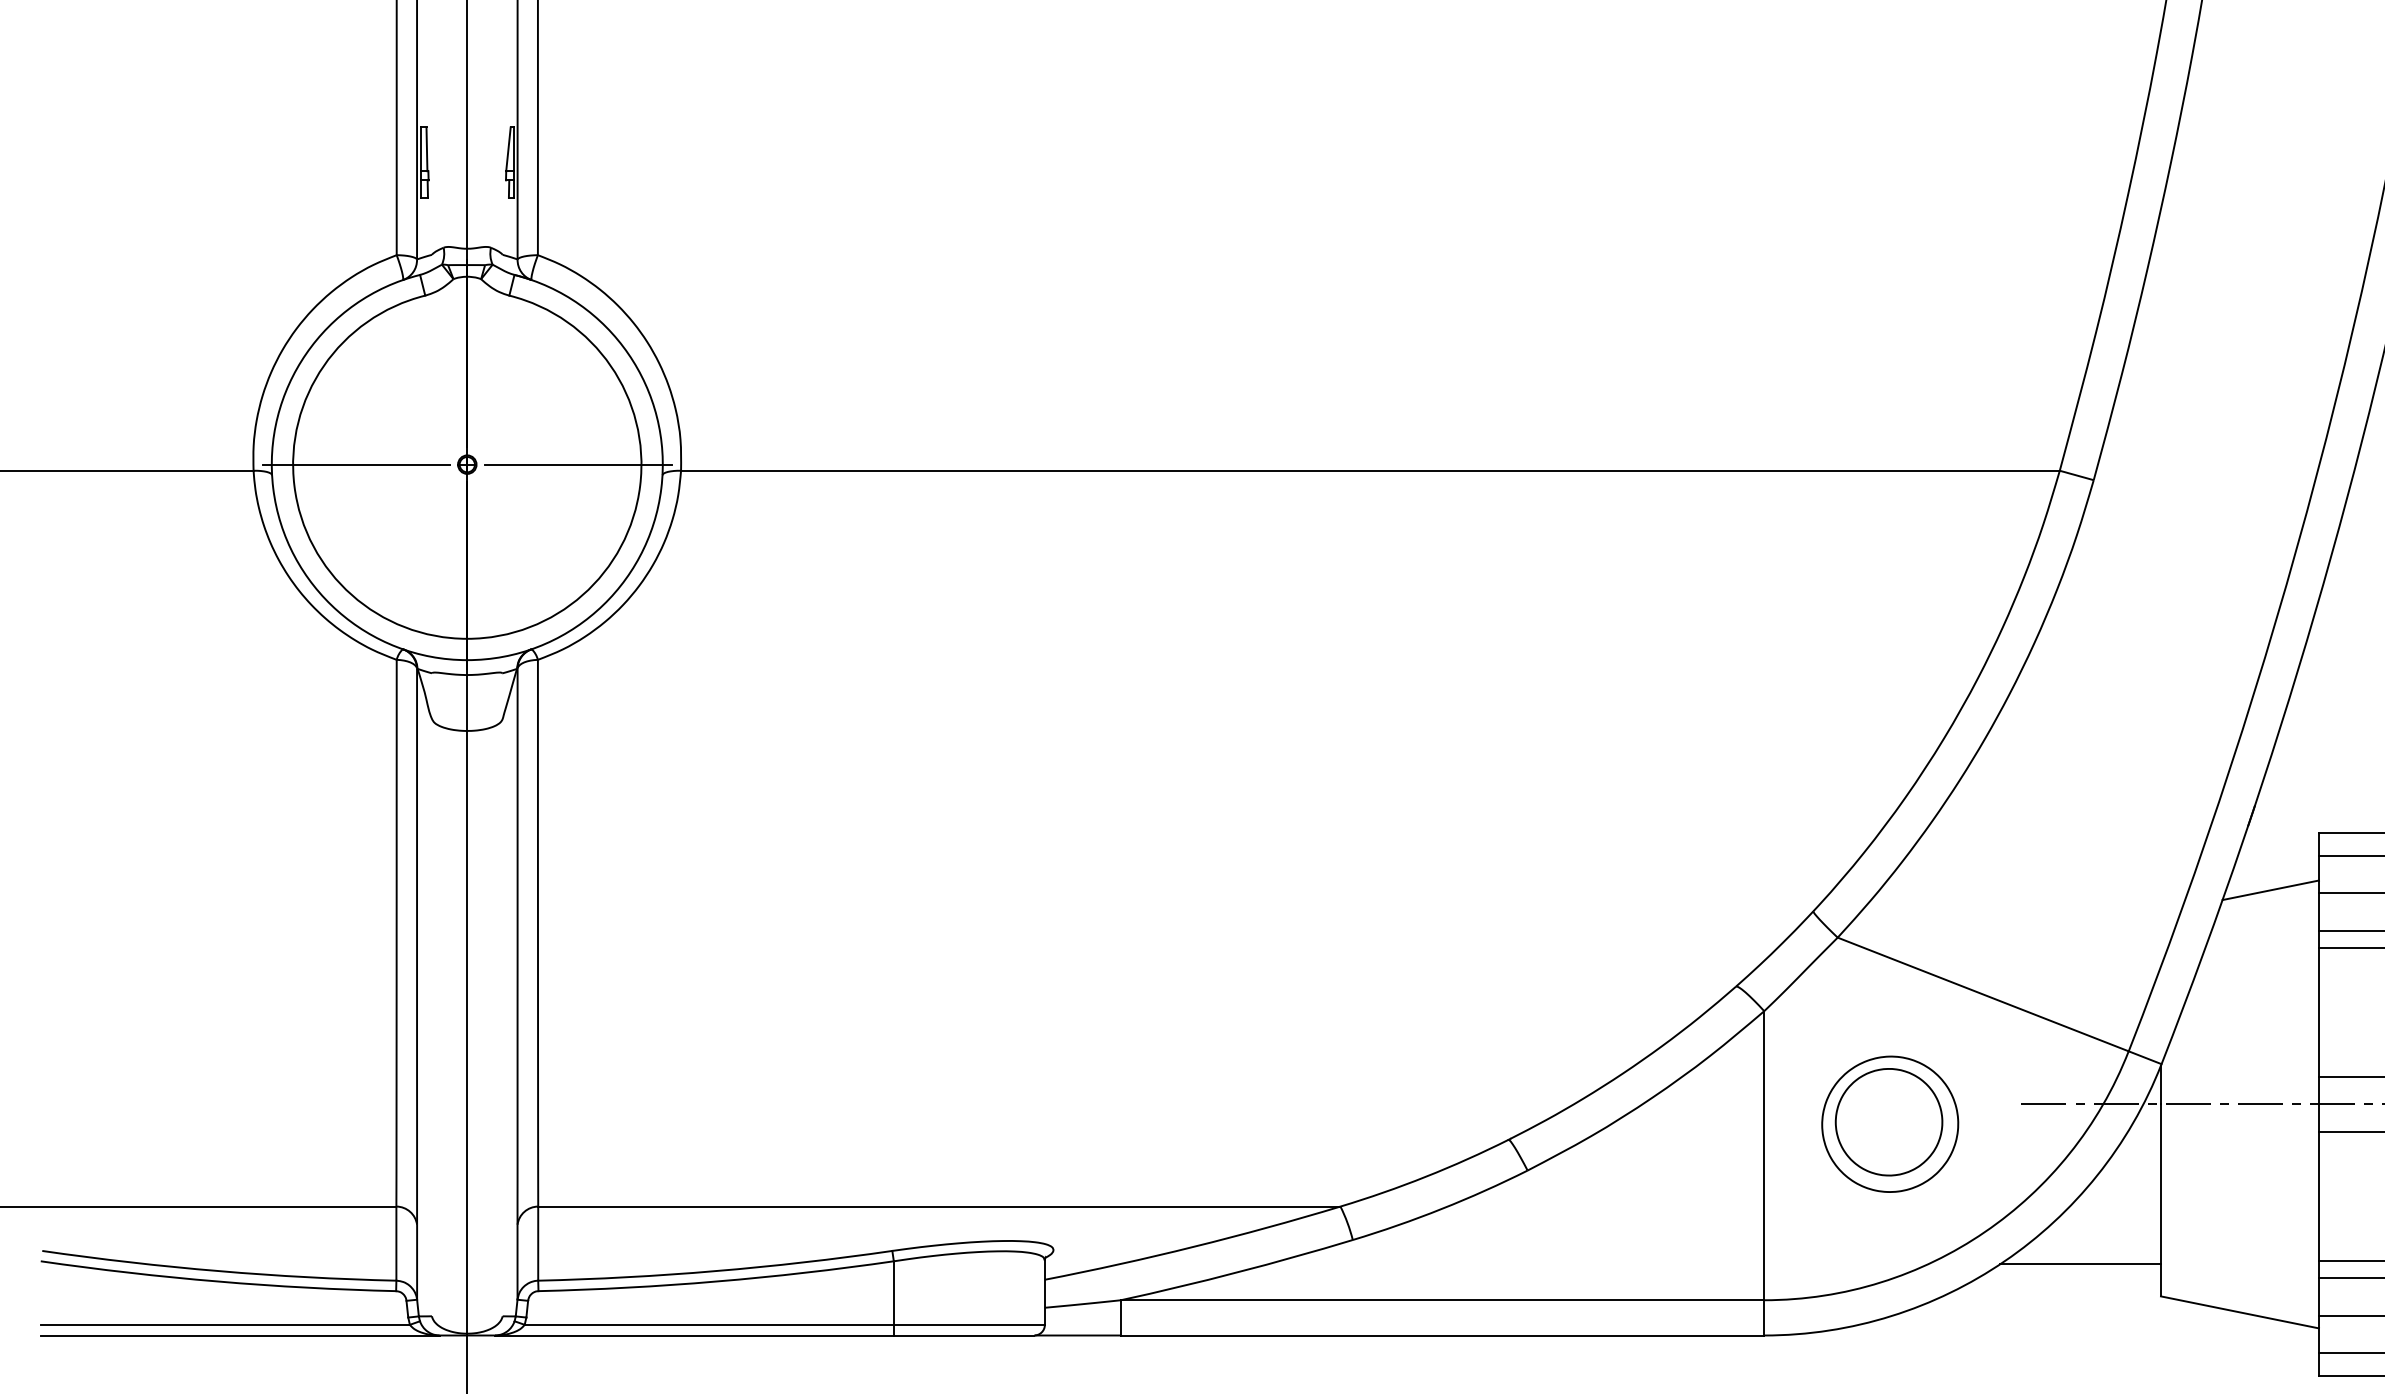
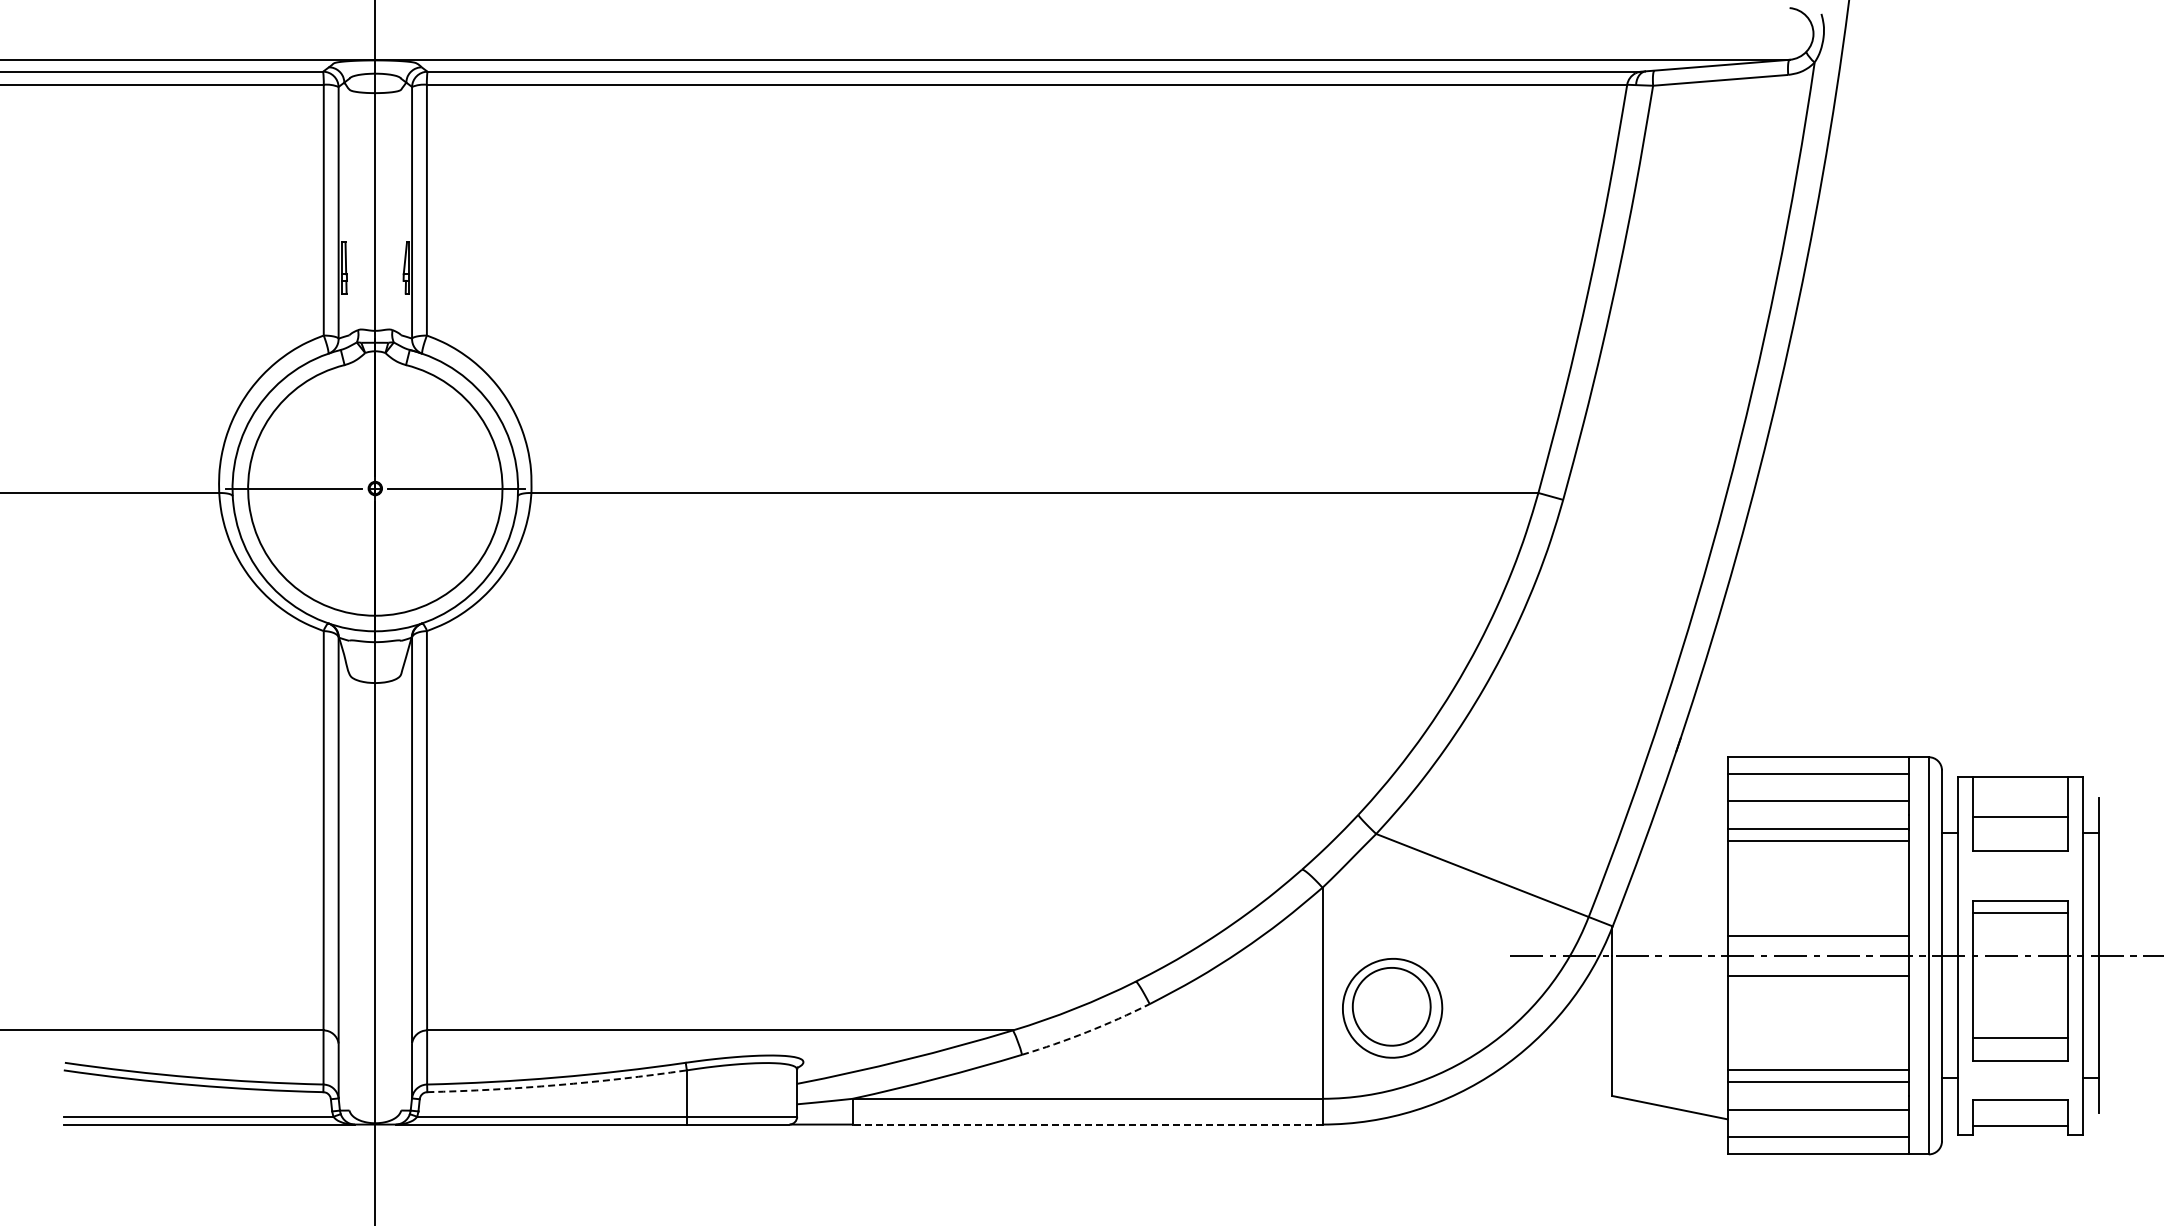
line: (2270, 890) -> (1692, 799), removed
part: (1890, 1124) -> (1392, 1008), moved
arc: (1441, 1209) -> (1086, 1032), solid -> dashed
line: (2080, 1264) -> (1553, 1072), removed
arc: (716, 1282) -> (557, 1085), solid -> dashed
line: (1442, 1335) -> (1087, 1124), solid -> dashed

